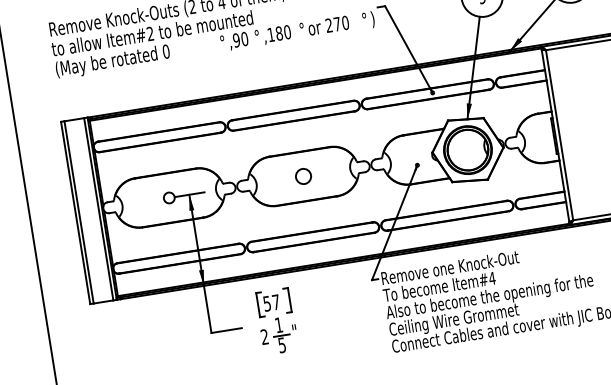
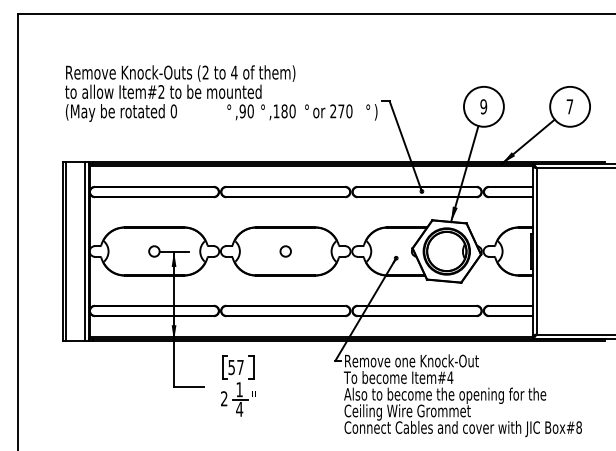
circle: (303, 176) -> (285, 251), size x0.71
text: (282, 345) -> (239, 409), 5 -> 4

